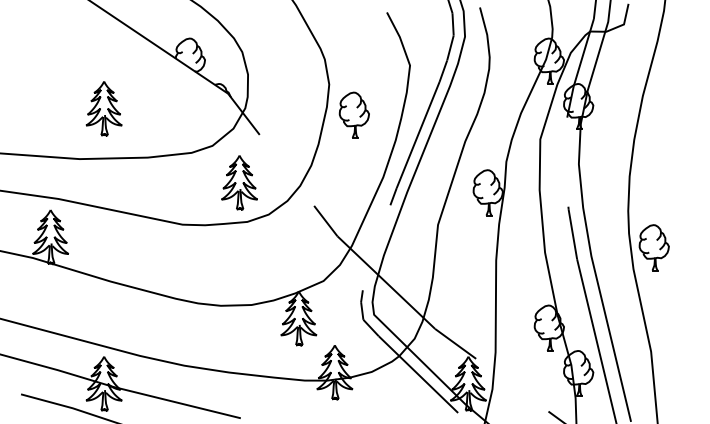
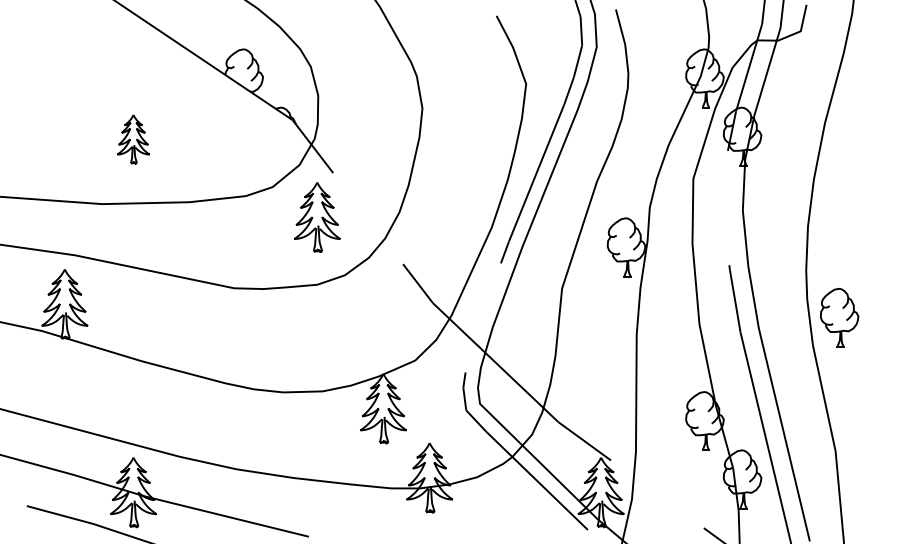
part: (104, 108) -> (133, 139), size x0.7
part: (354, 115) -> (454, 147), removed
part: (238, 182) -> (316, 217), moved

